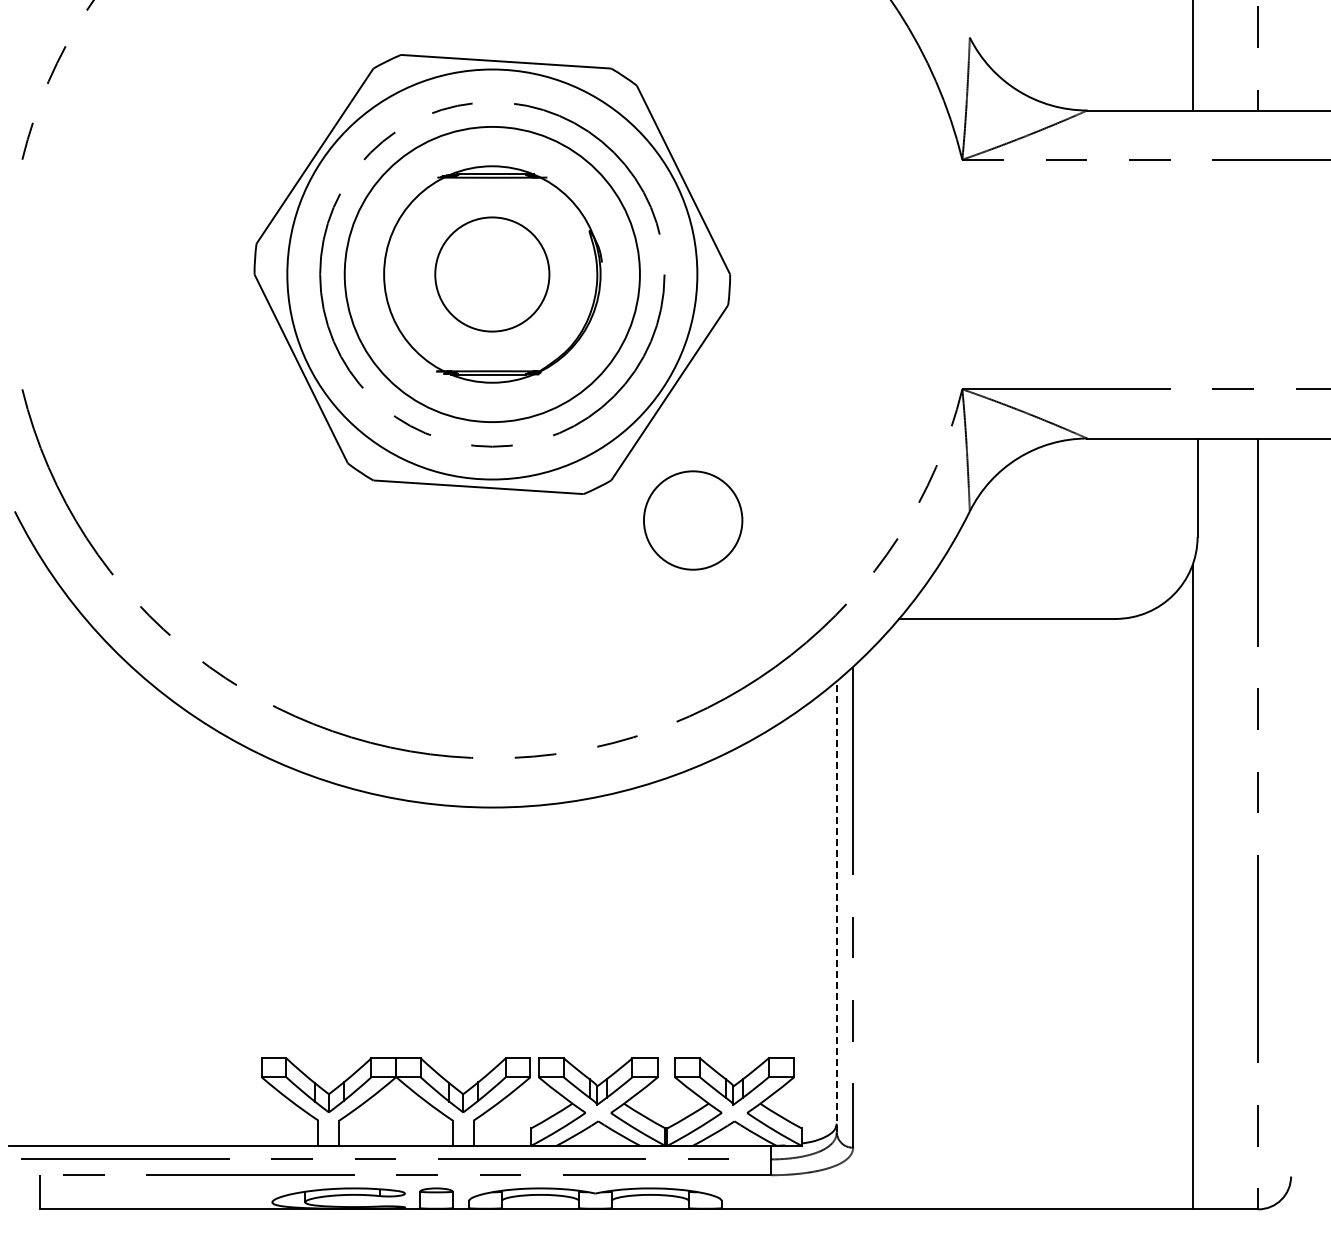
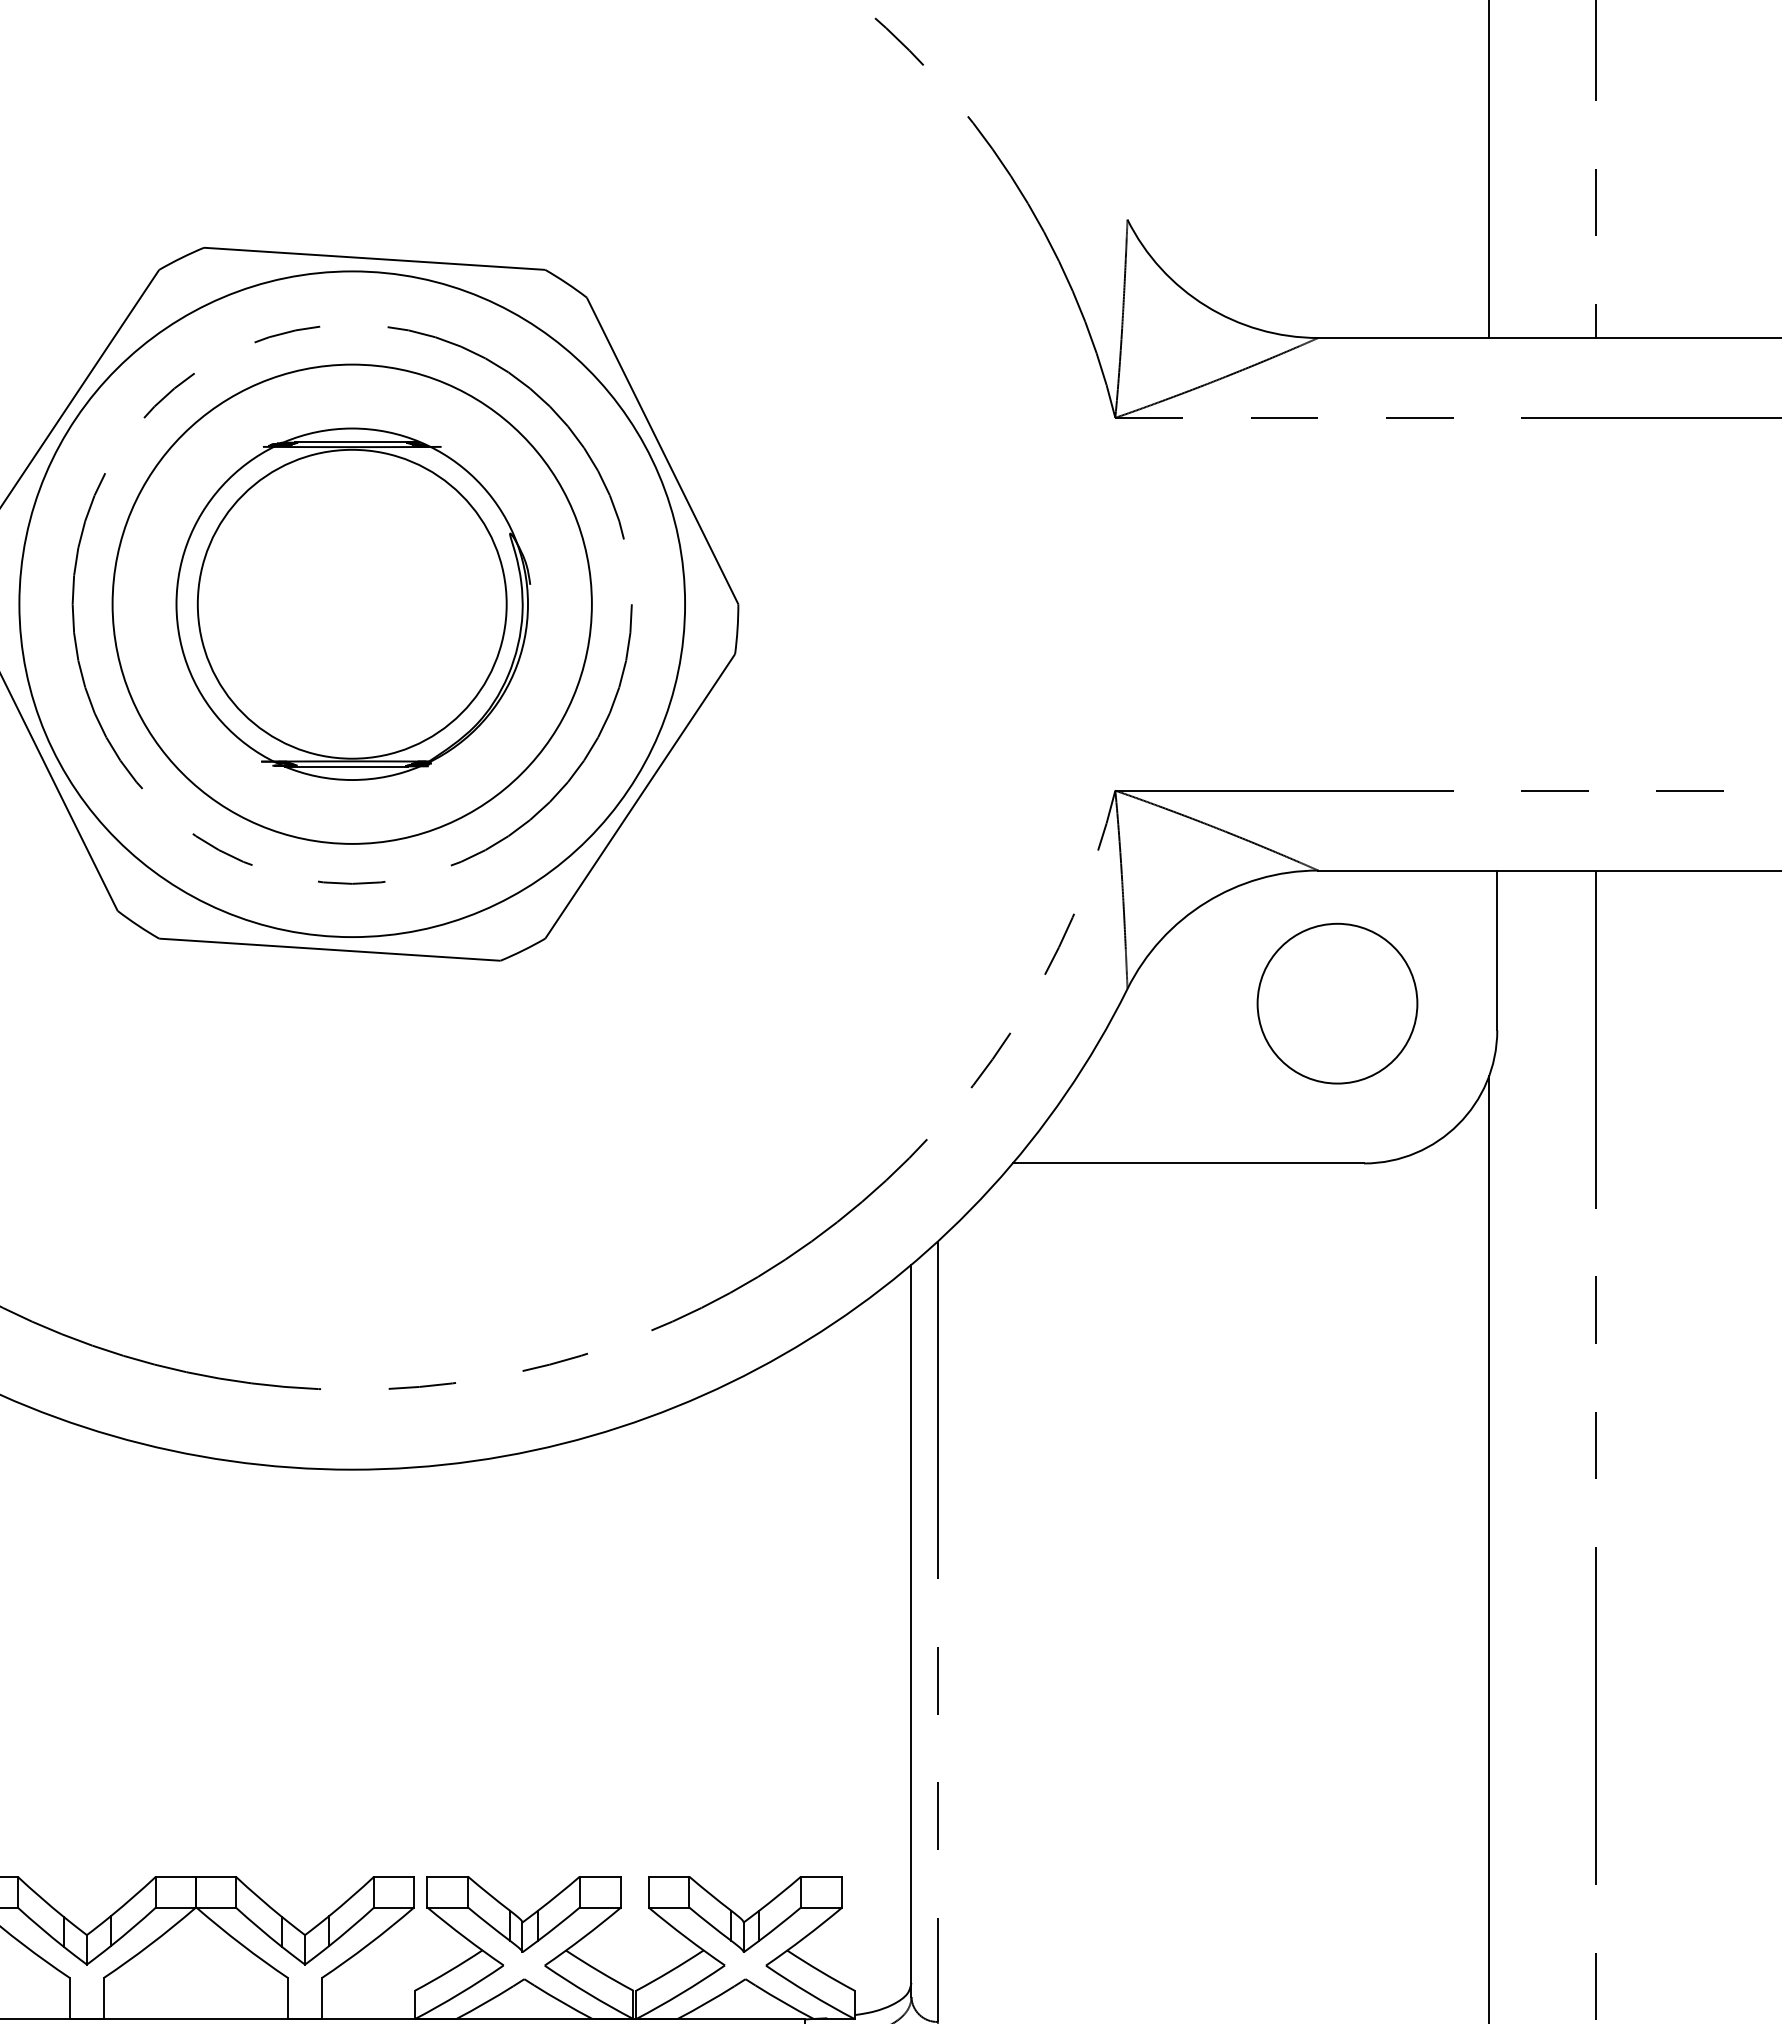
circle: (492, 274) -> (352, 604), size x1.67
circle: (693, 520) -> (1338, 1003), moved
line: (836, 906) -> (911, 1630), dashed -> solid

